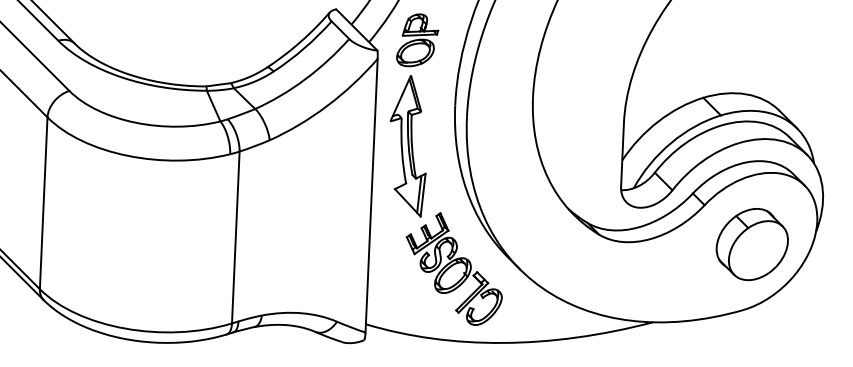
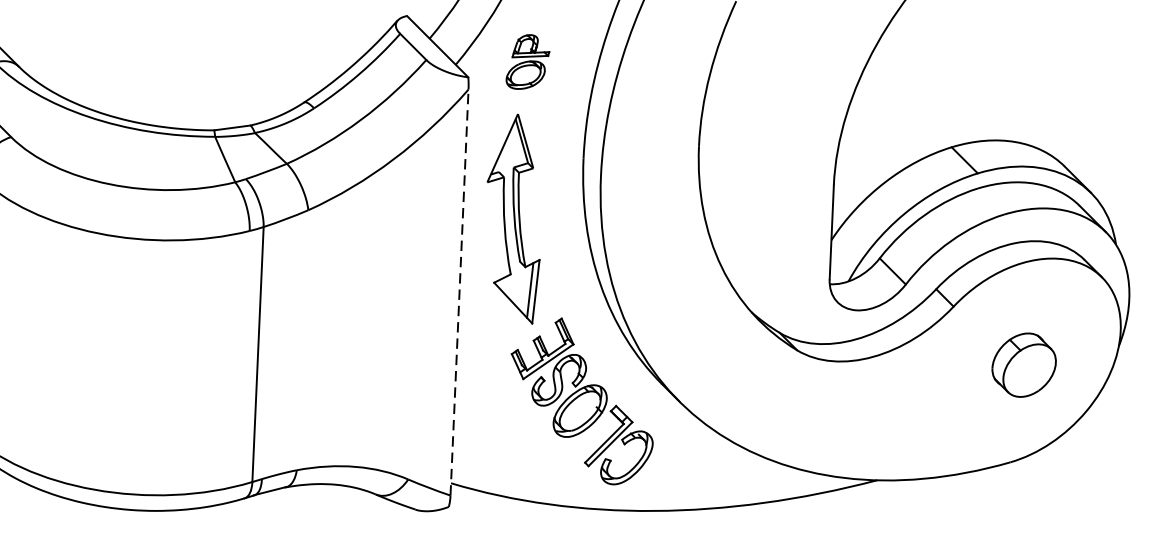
part: (417, 40) -> (527, 62), size x0.7
line: (371, 195) -> (459, 292), solid -> dashed
part: (751, 244) -> (1023, 364), size x0.6

